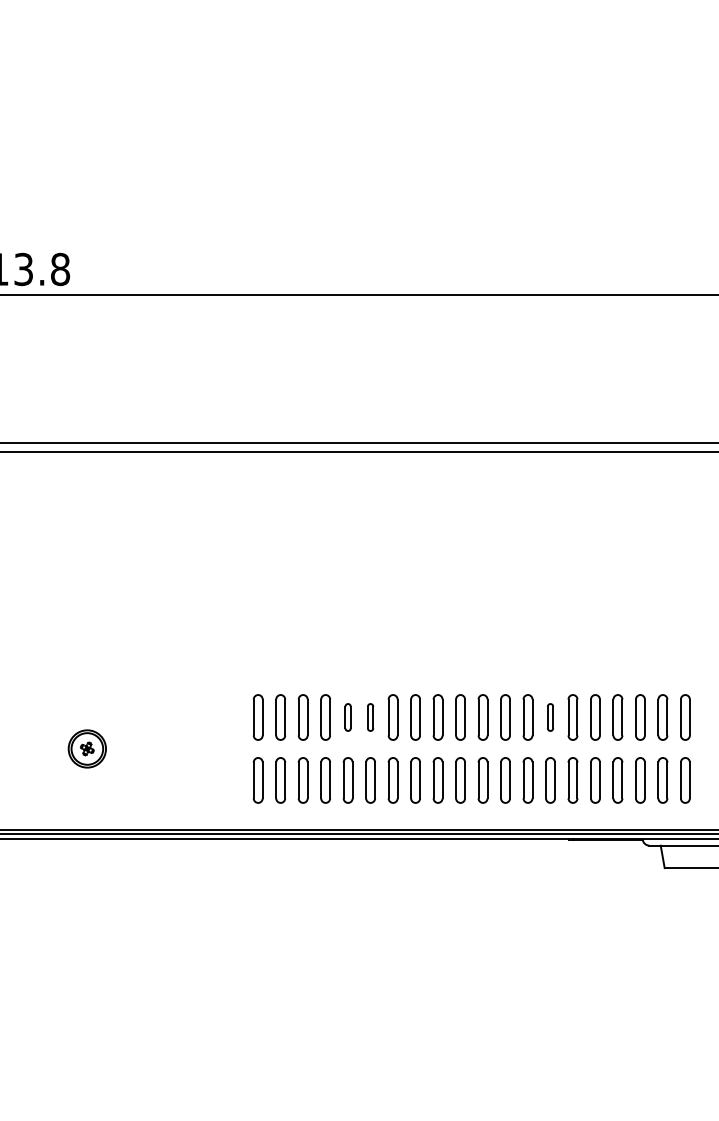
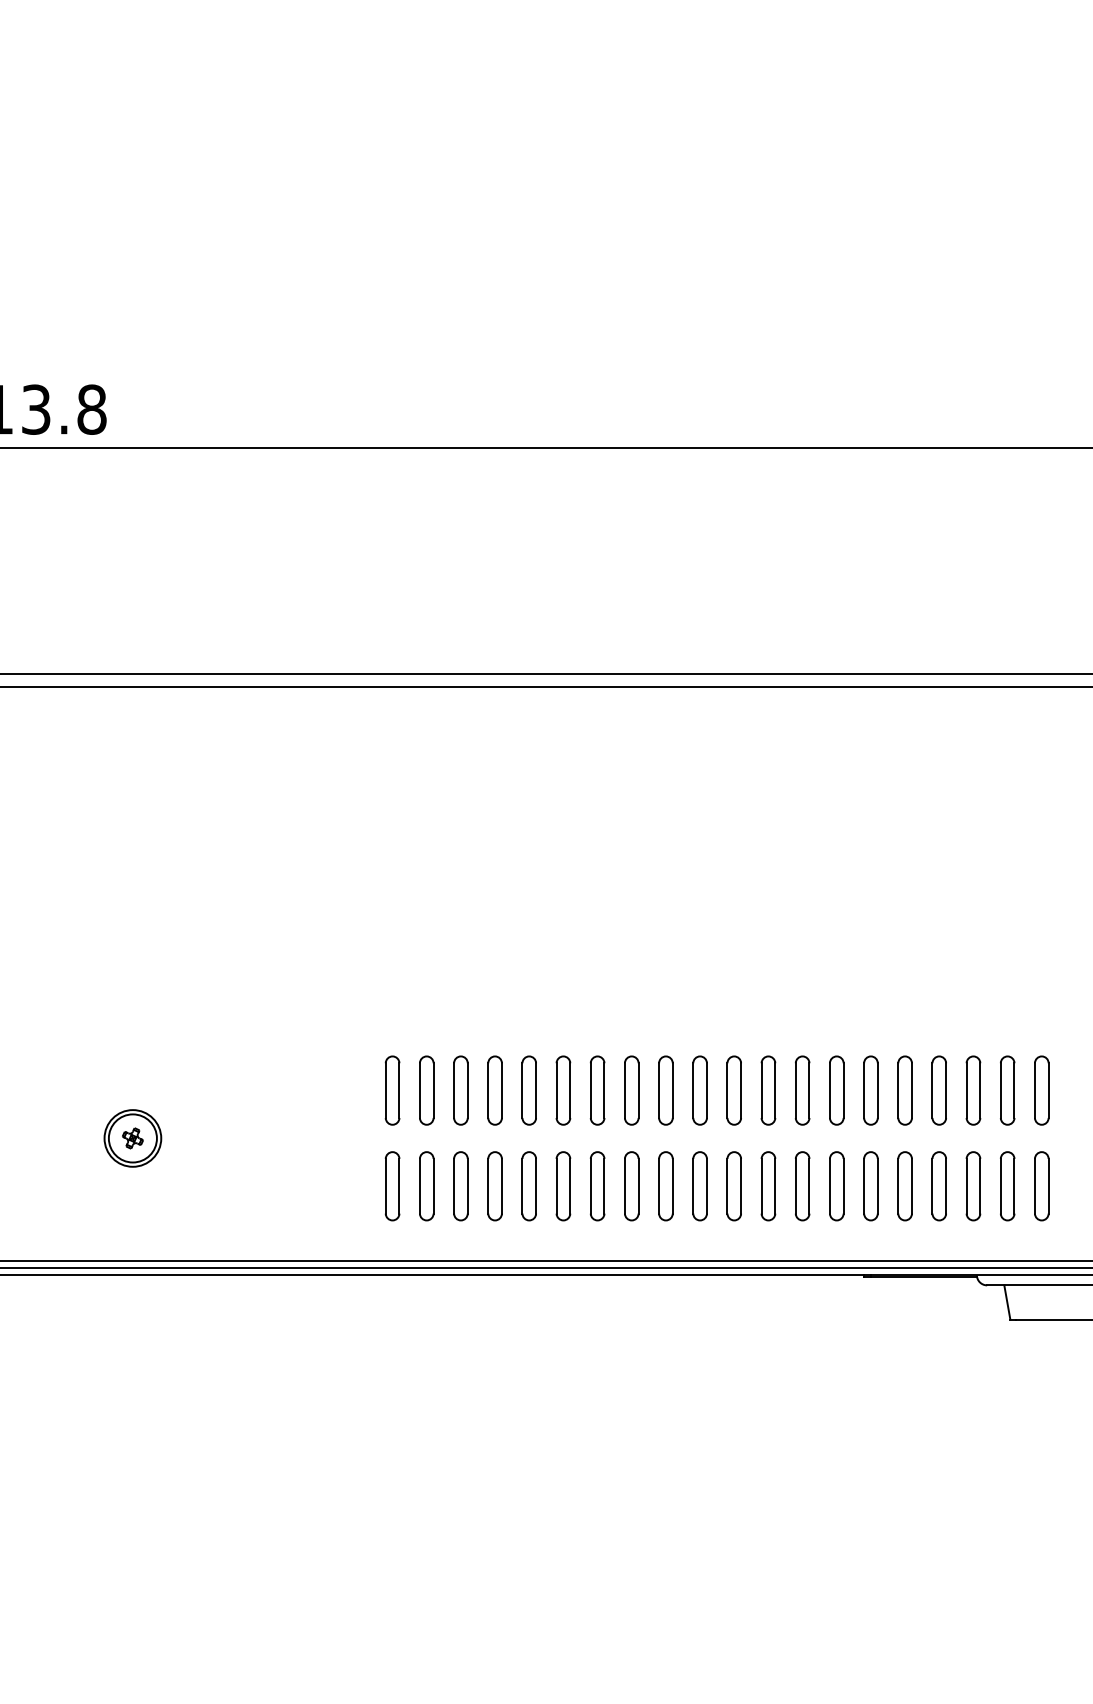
part: (347, 717) -> (528, 1090), size x1.67
part: (370, 717) -> (563, 1090), size x1.67
part: (550, 717) -> (836, 1090), size x1.67

